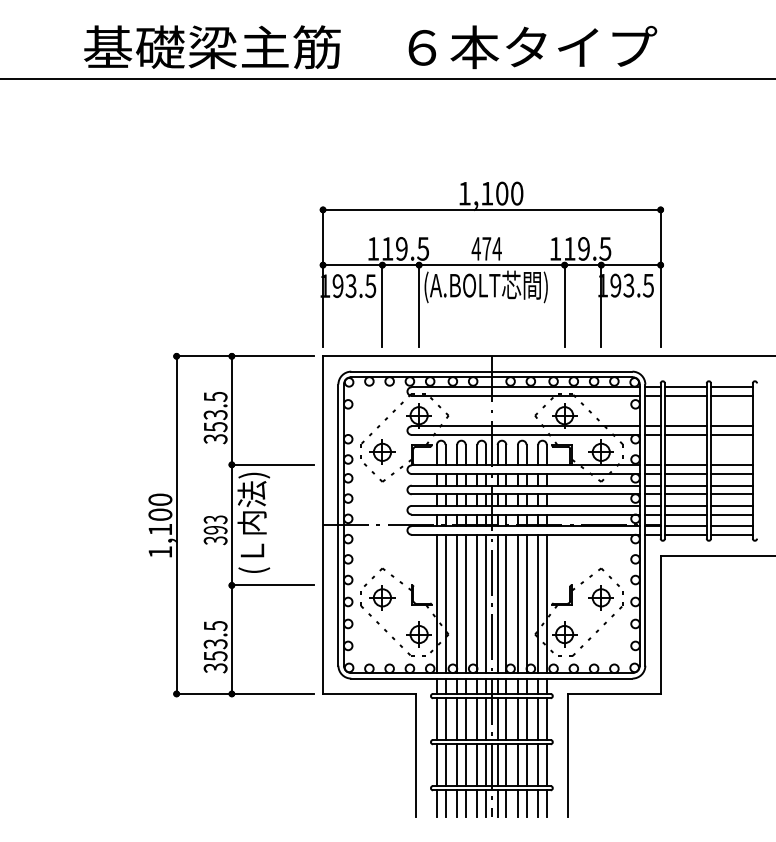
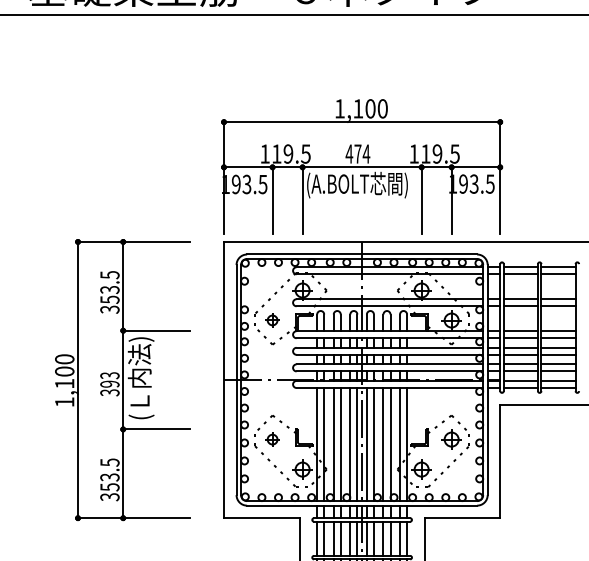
part: (382, 451) -> (272, 319), size x0.7
part: (231, 525) -> (122, 380), moved
part: (382, 597) -> (272, 439), size x0.7

